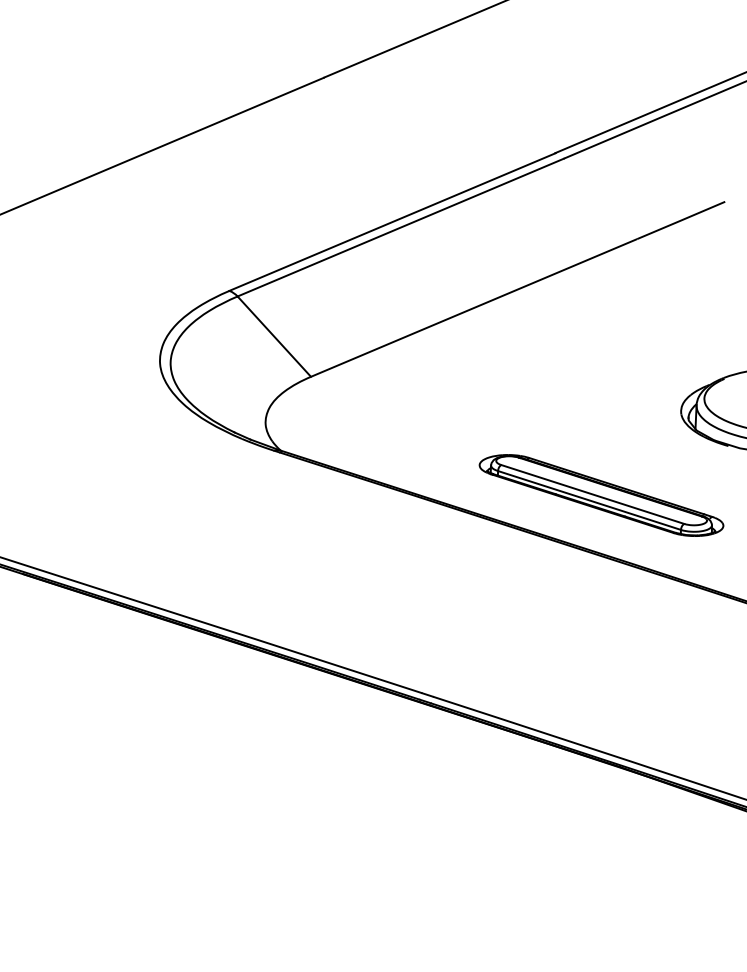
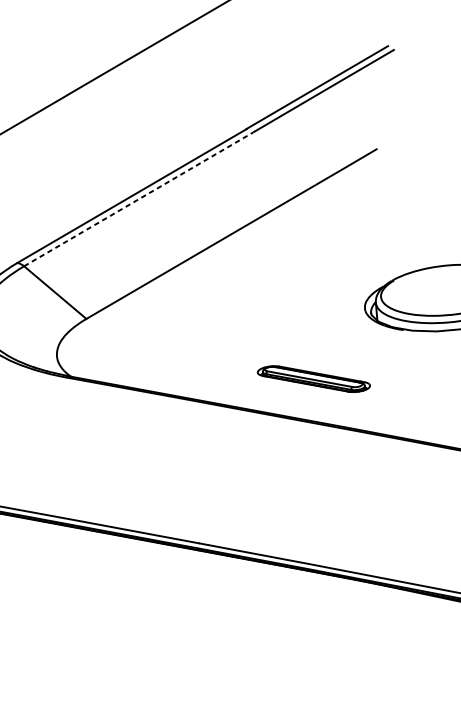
line: (401, 227) -> (139, 199), solid -> dashed
part: (601, 495) -> (313, 379), size x0.6

